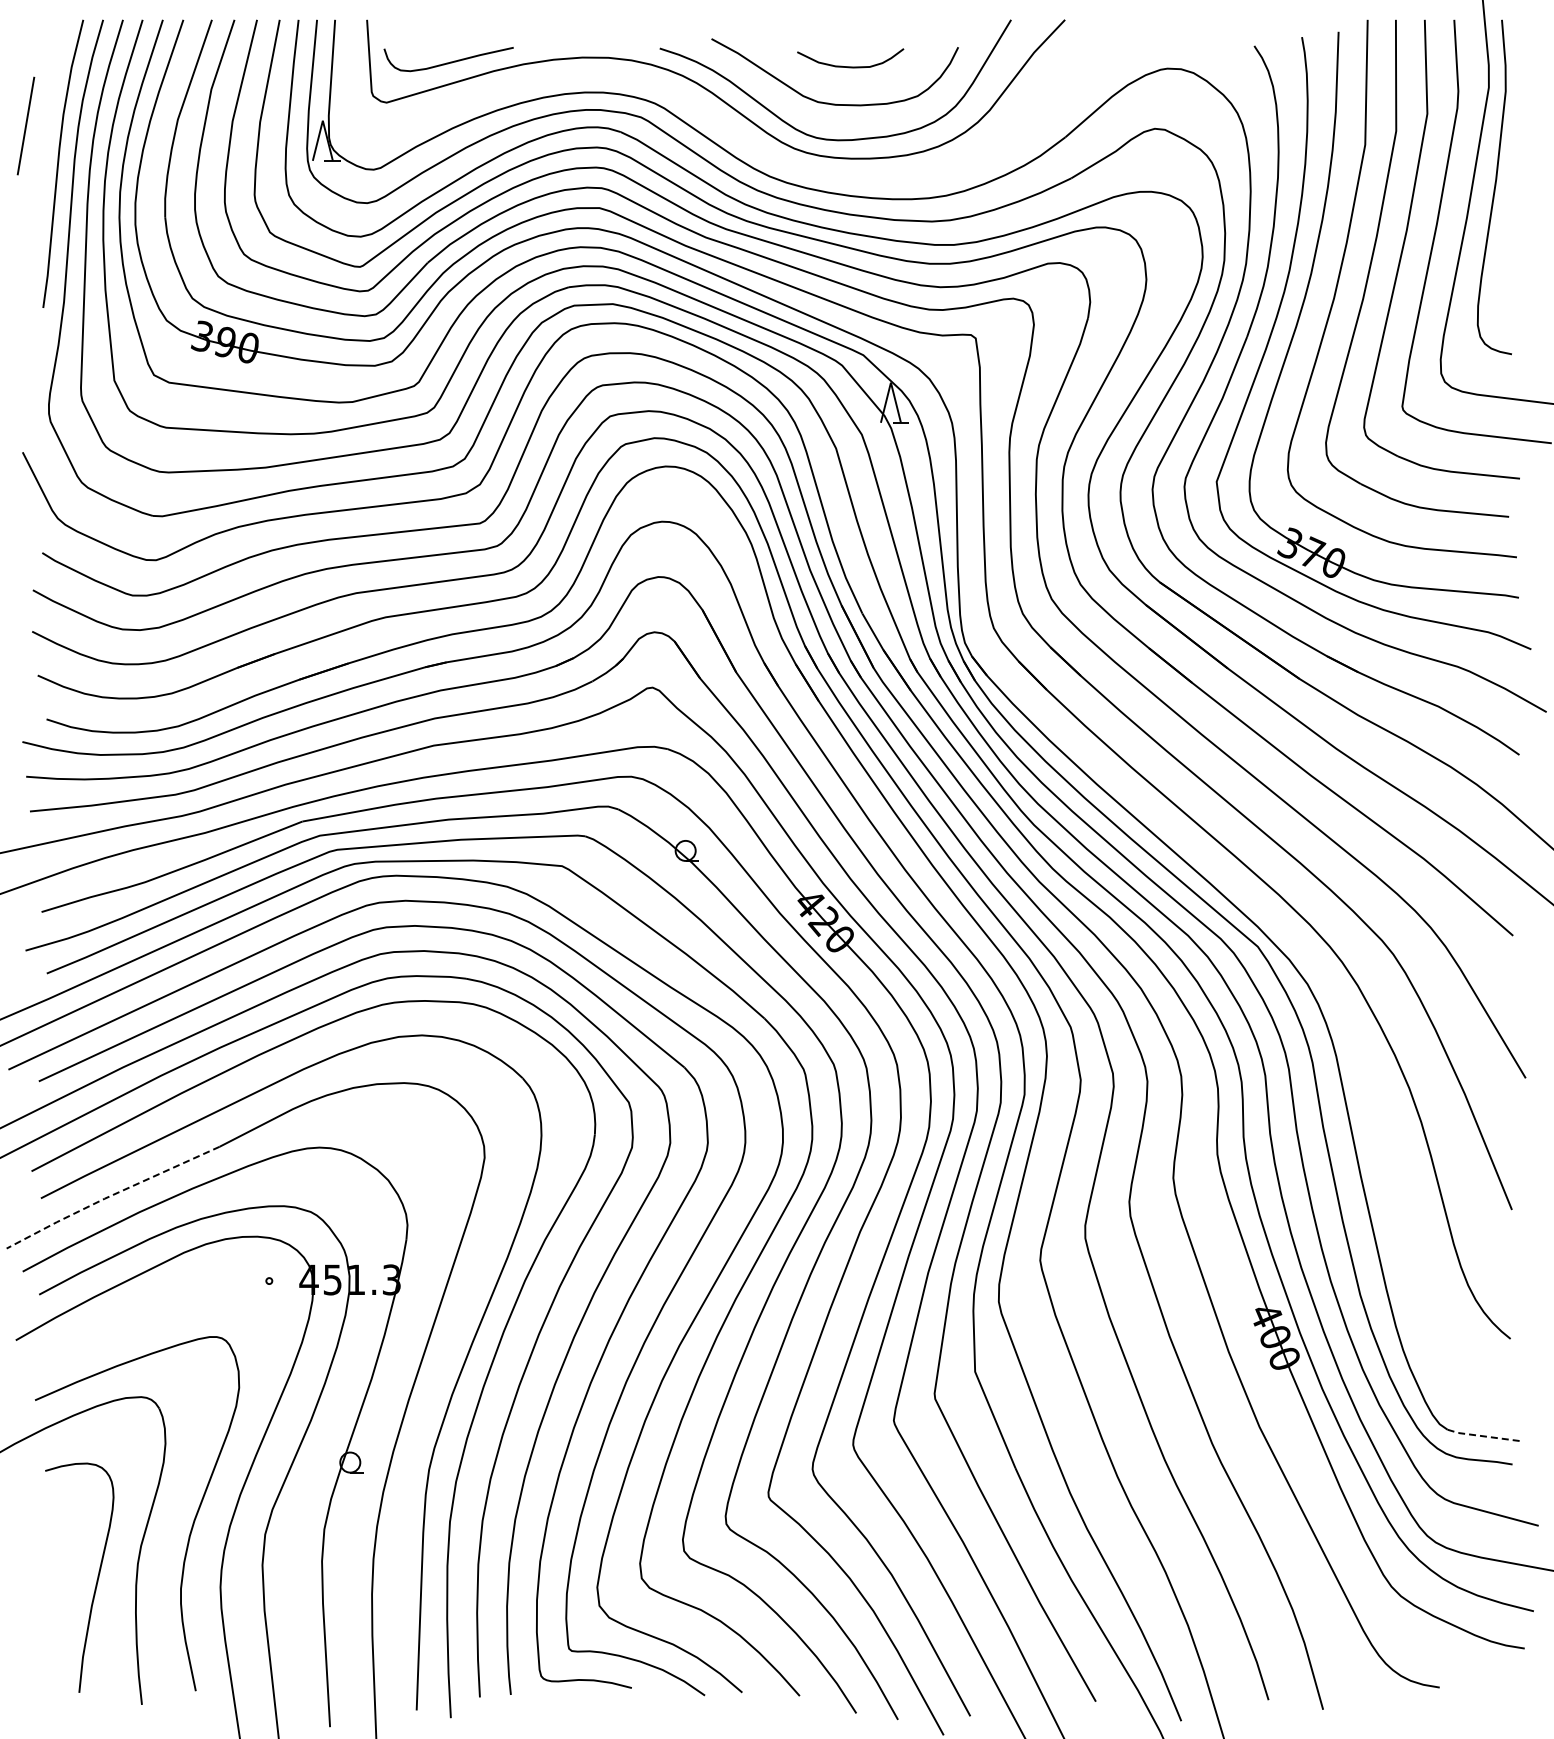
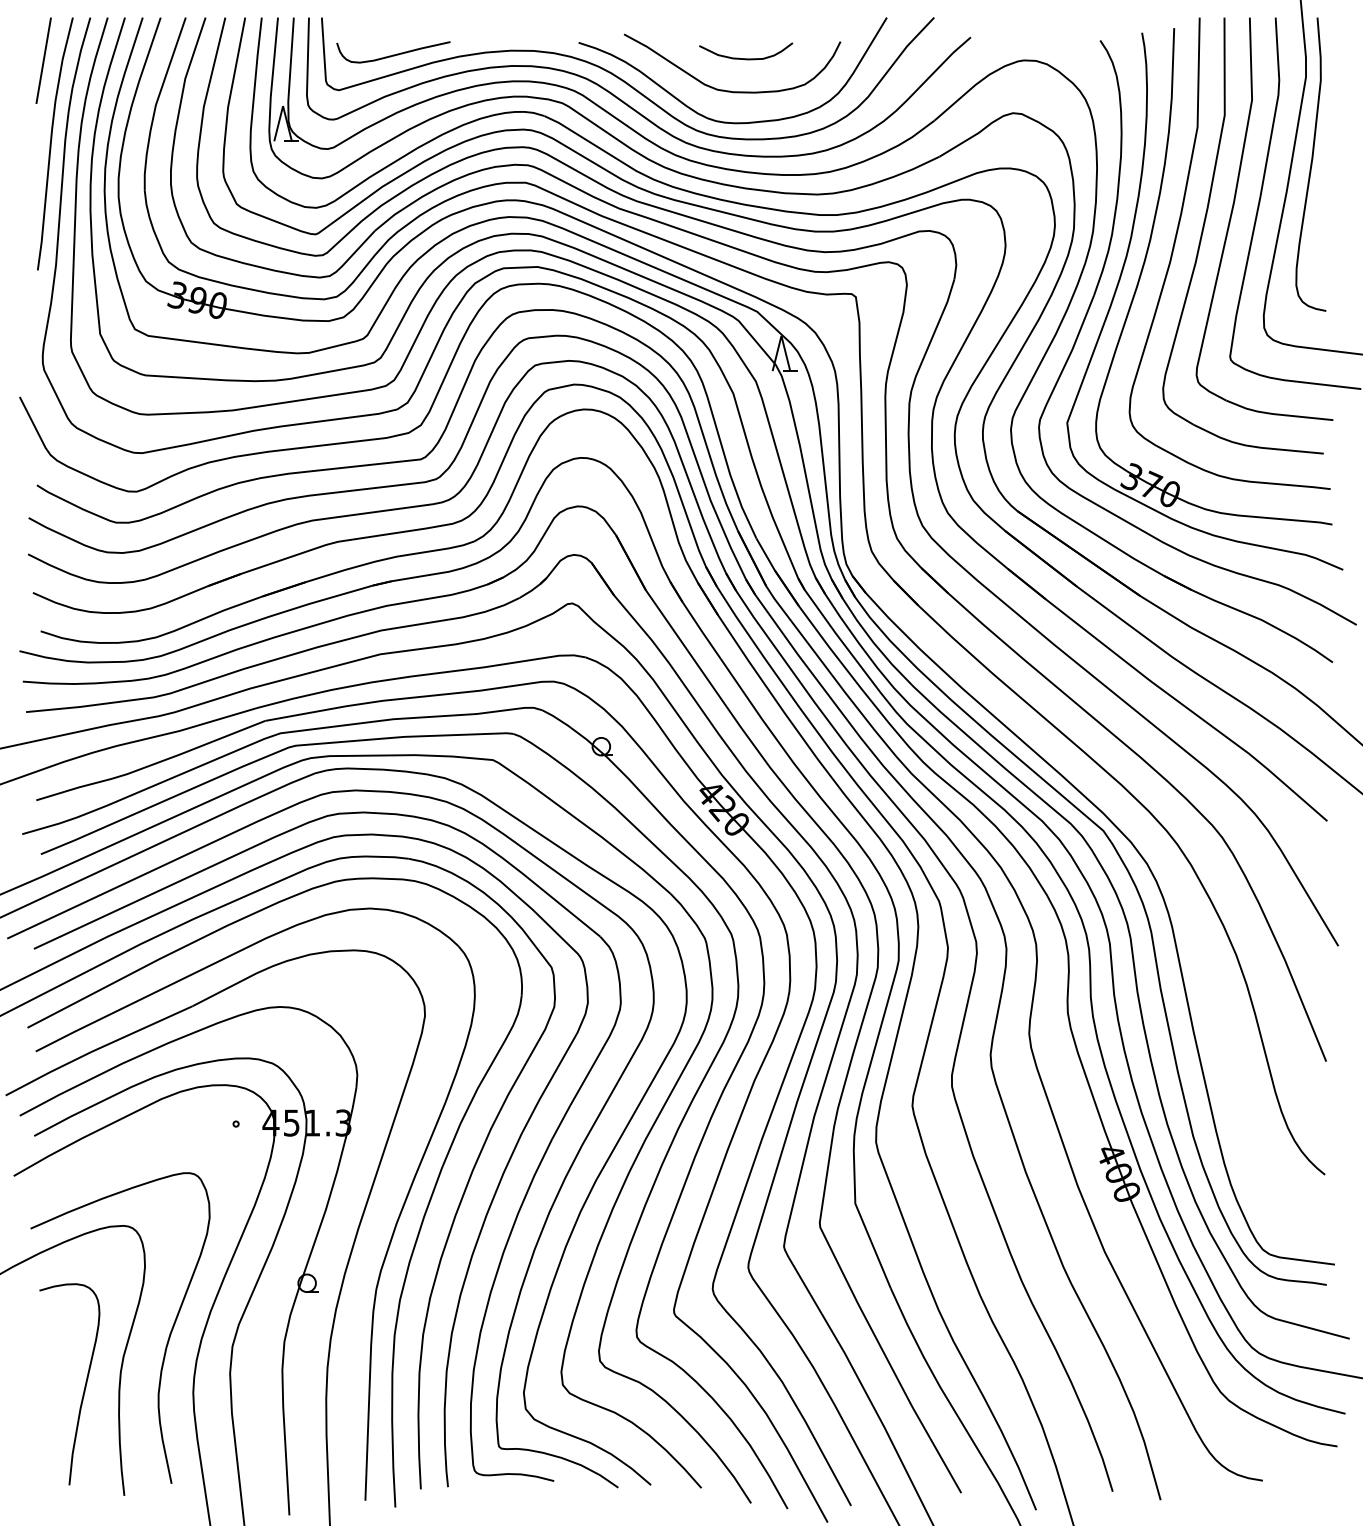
curve: (714, 117) -> (626, 103), added
line: (25, 125) -> (43, 60), moved
line: (111, 1195) -> (97, 1048), dashed -> solid
line: (1484, 1436) -> (1302, 1260), dashed -> solid

